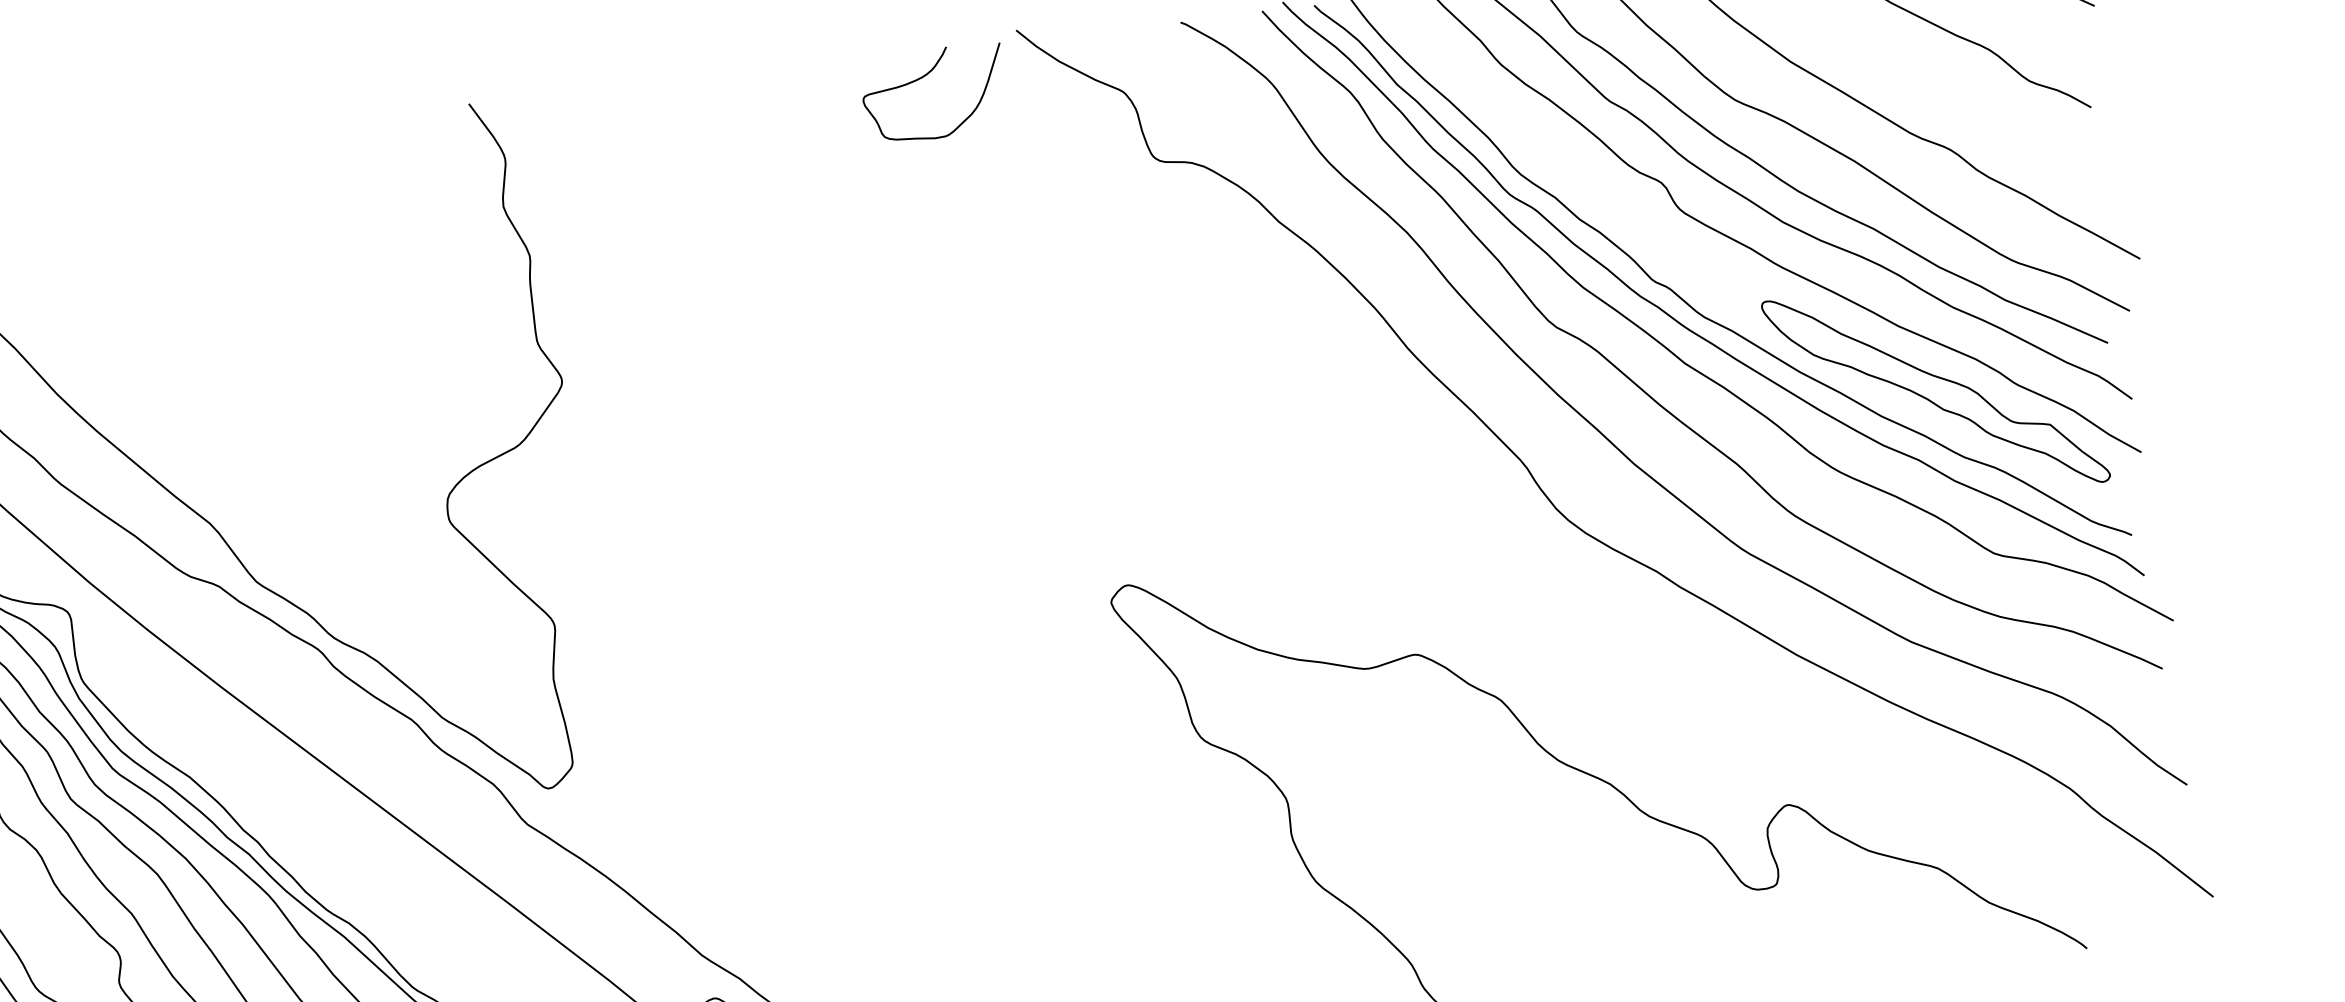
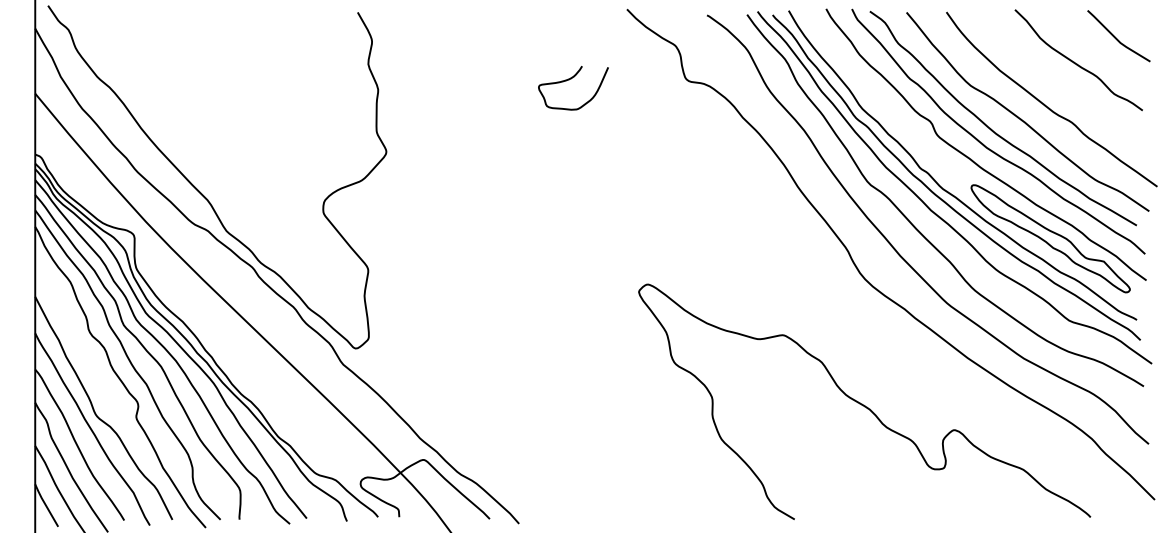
curve: (924, 79) -> (569, 80), moved

